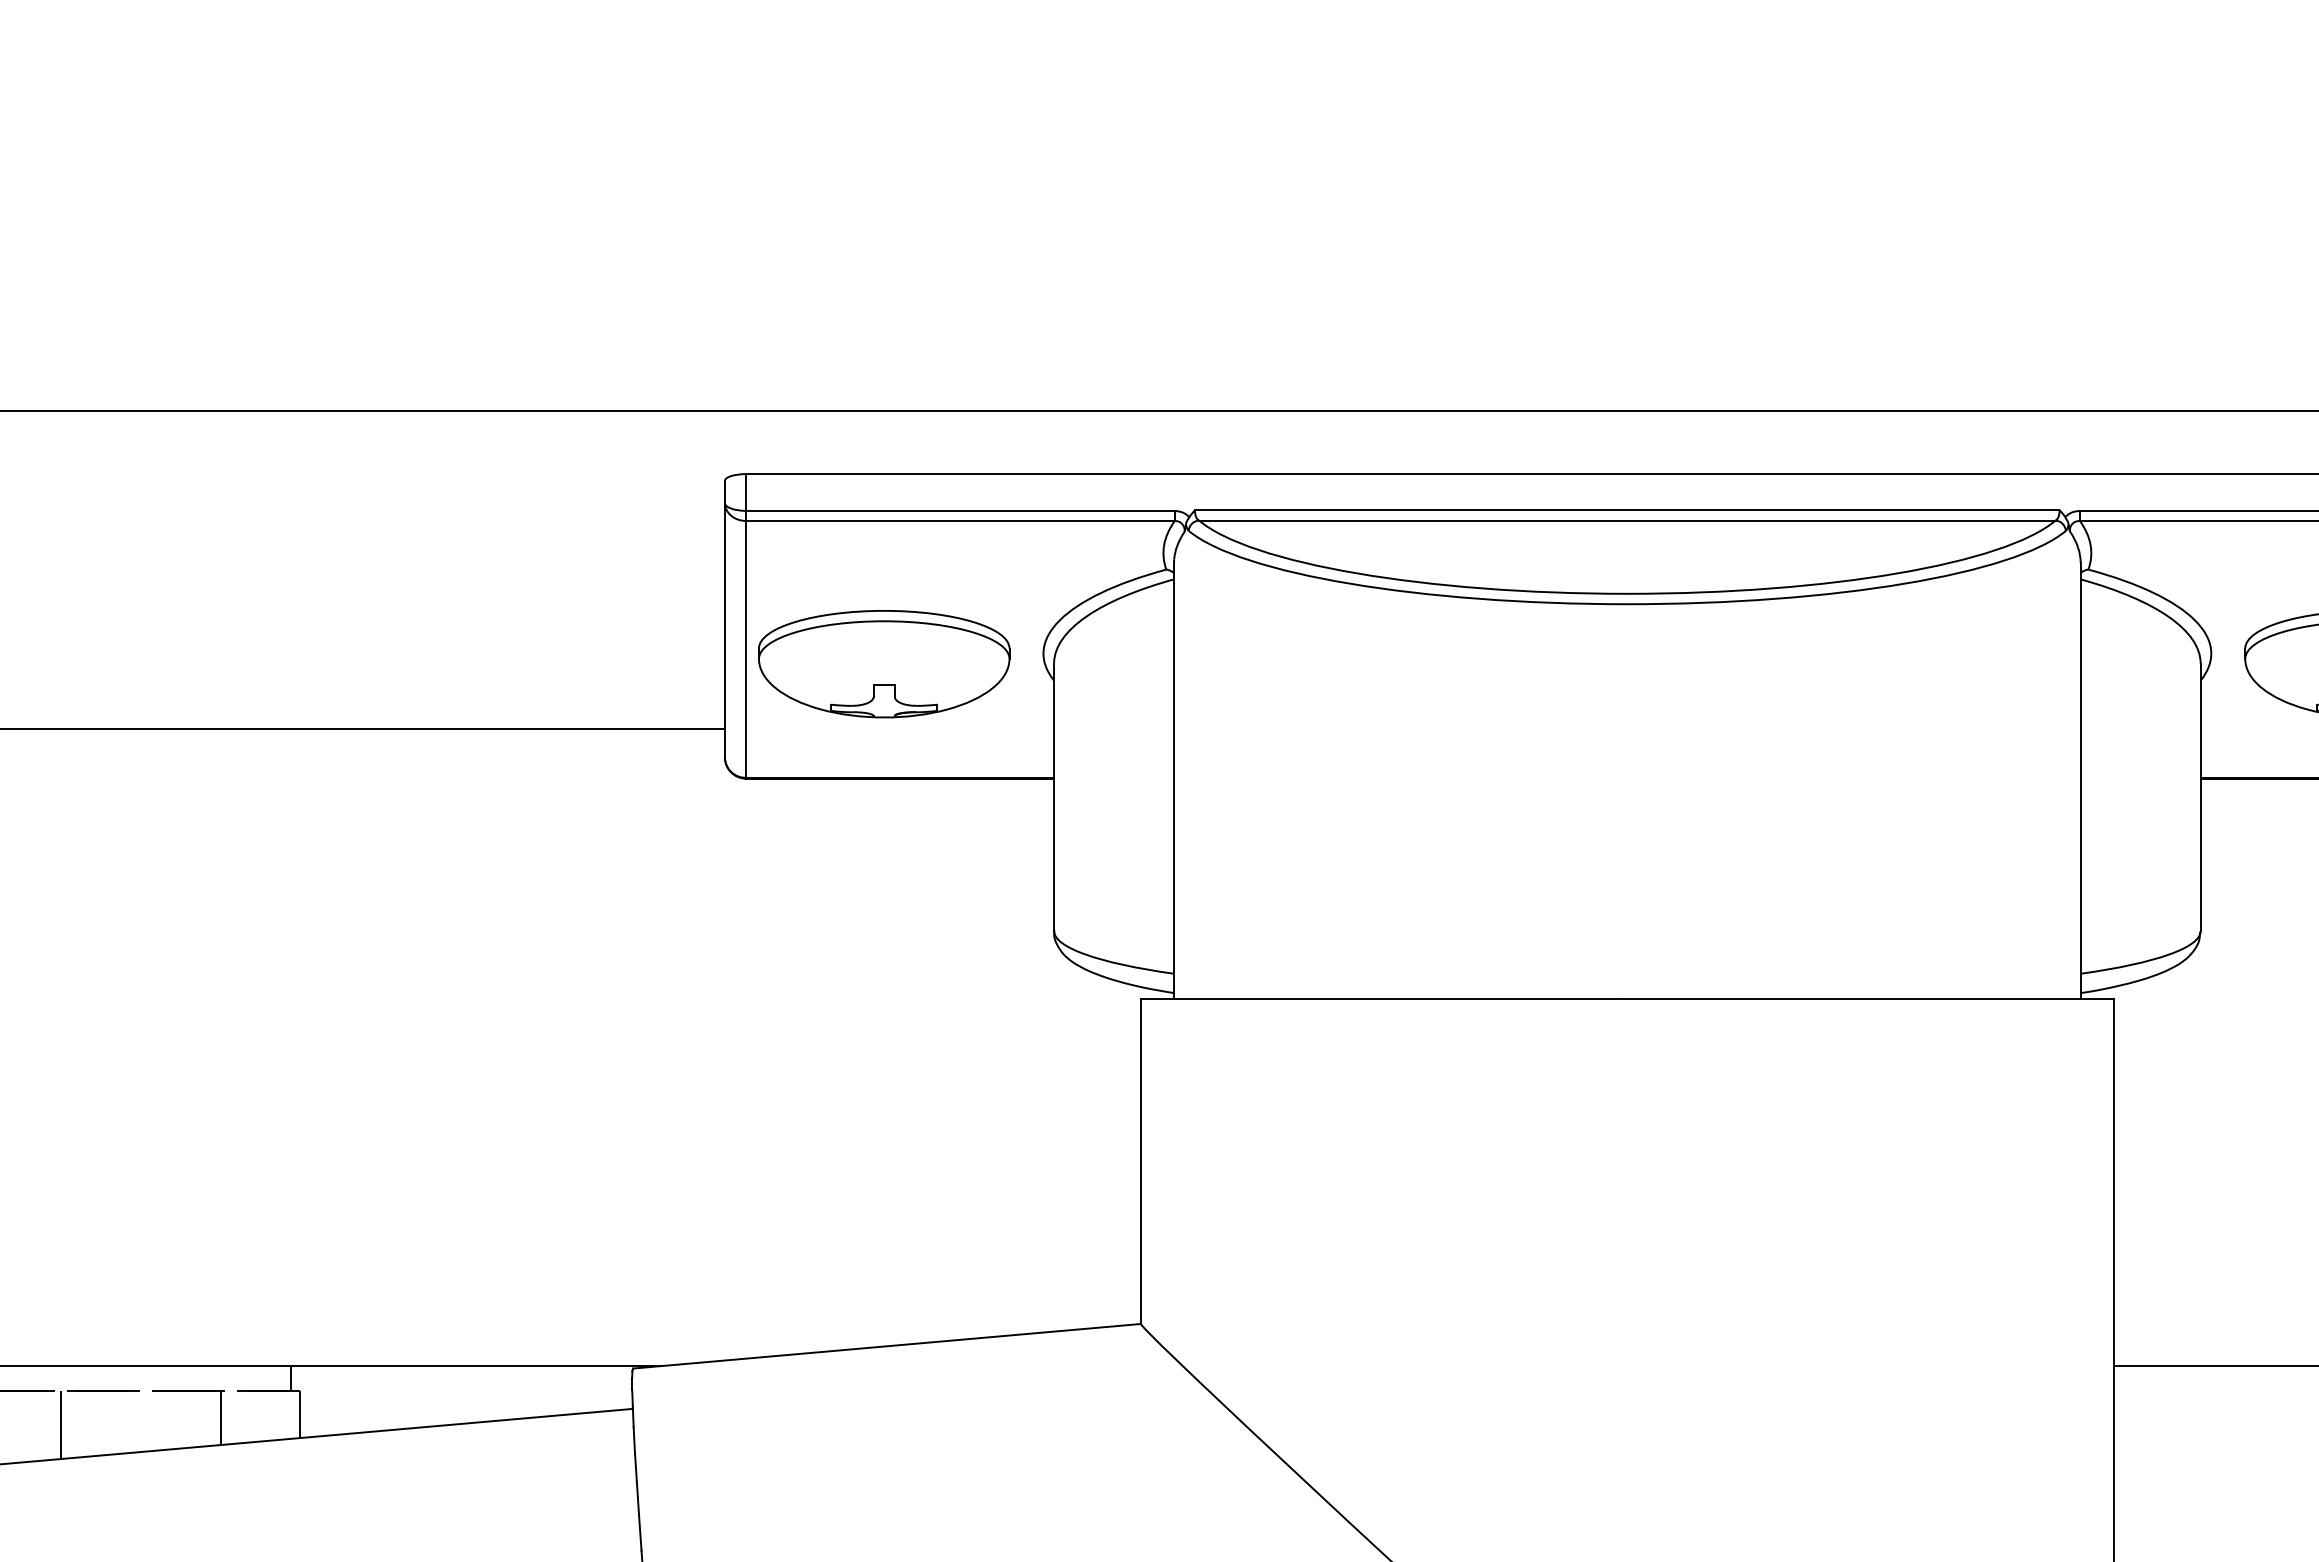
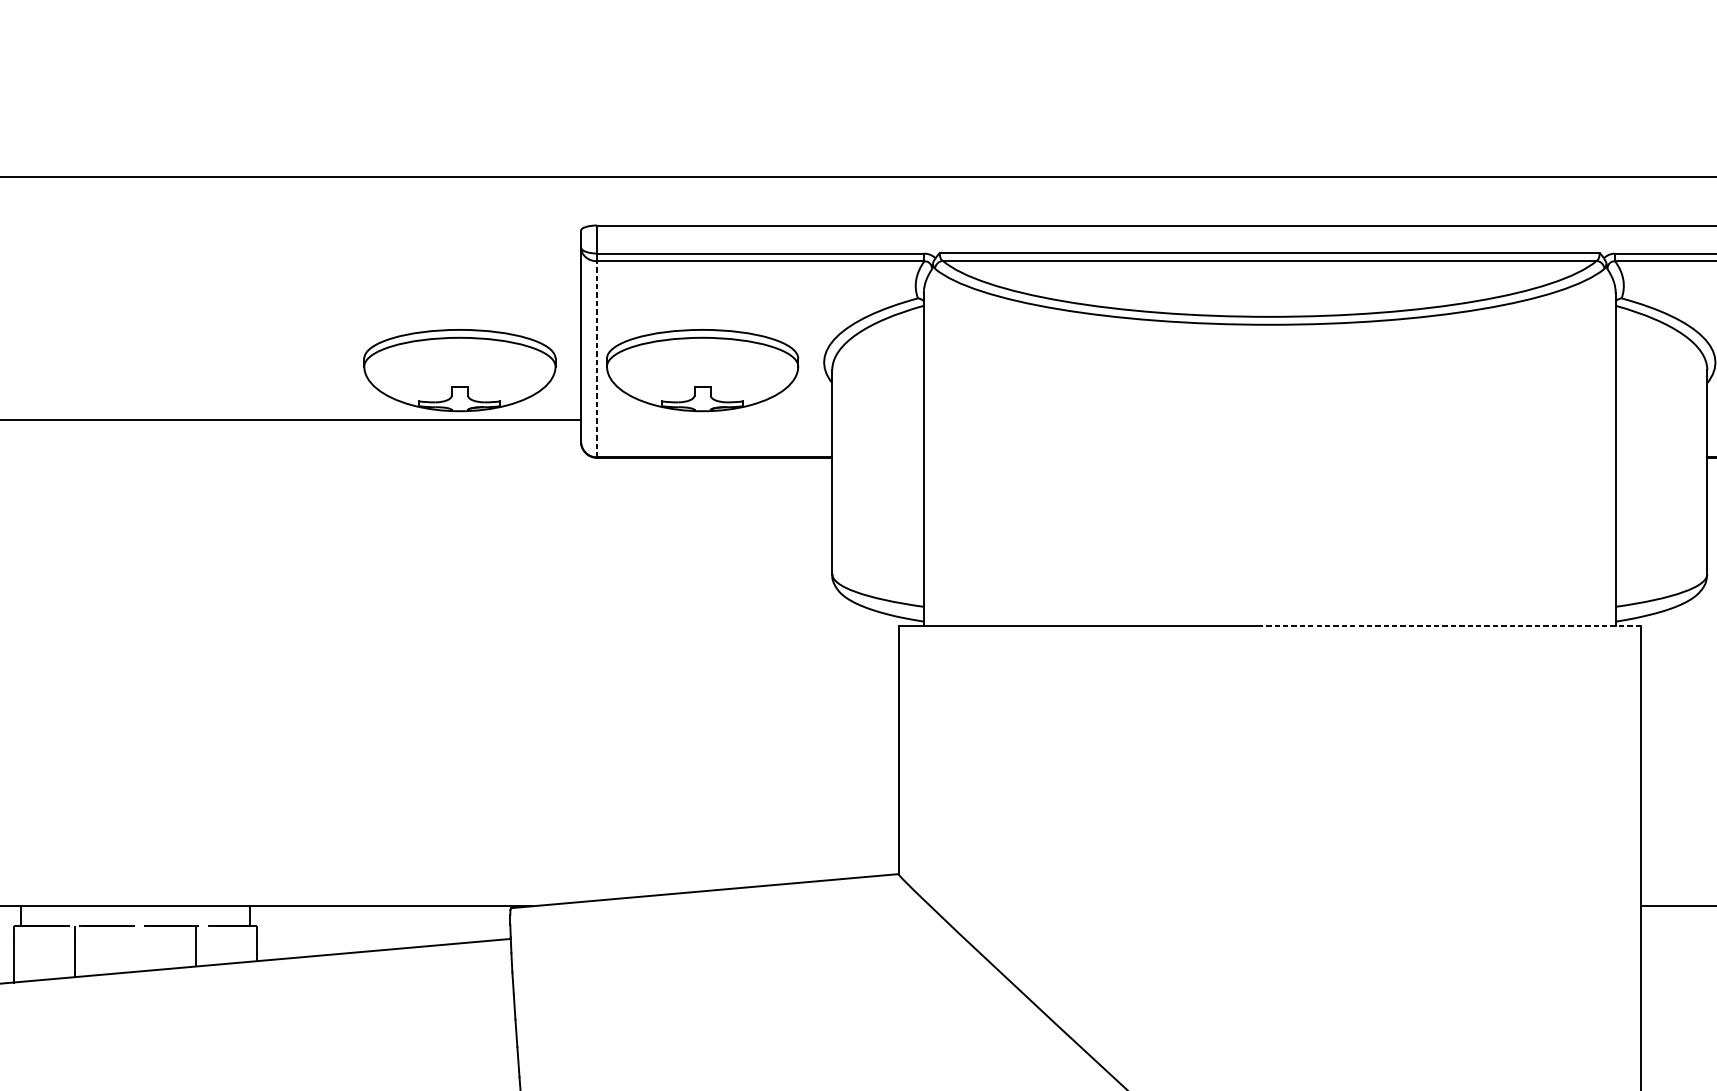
line: (746, 648) -> (597, 358), solid -> dashed
part: (566, 664) -> (460, 370), added
line: (1865, 998) -> (1451, 625), solid -> dashed

